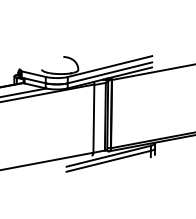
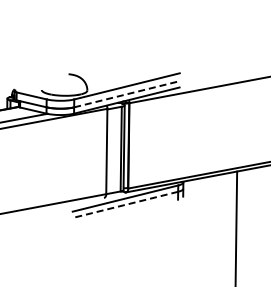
line: (110, 73) -> (127, 94), solid -> dashed
line: (108, 161) -> (124, 205), solid -> dashed

